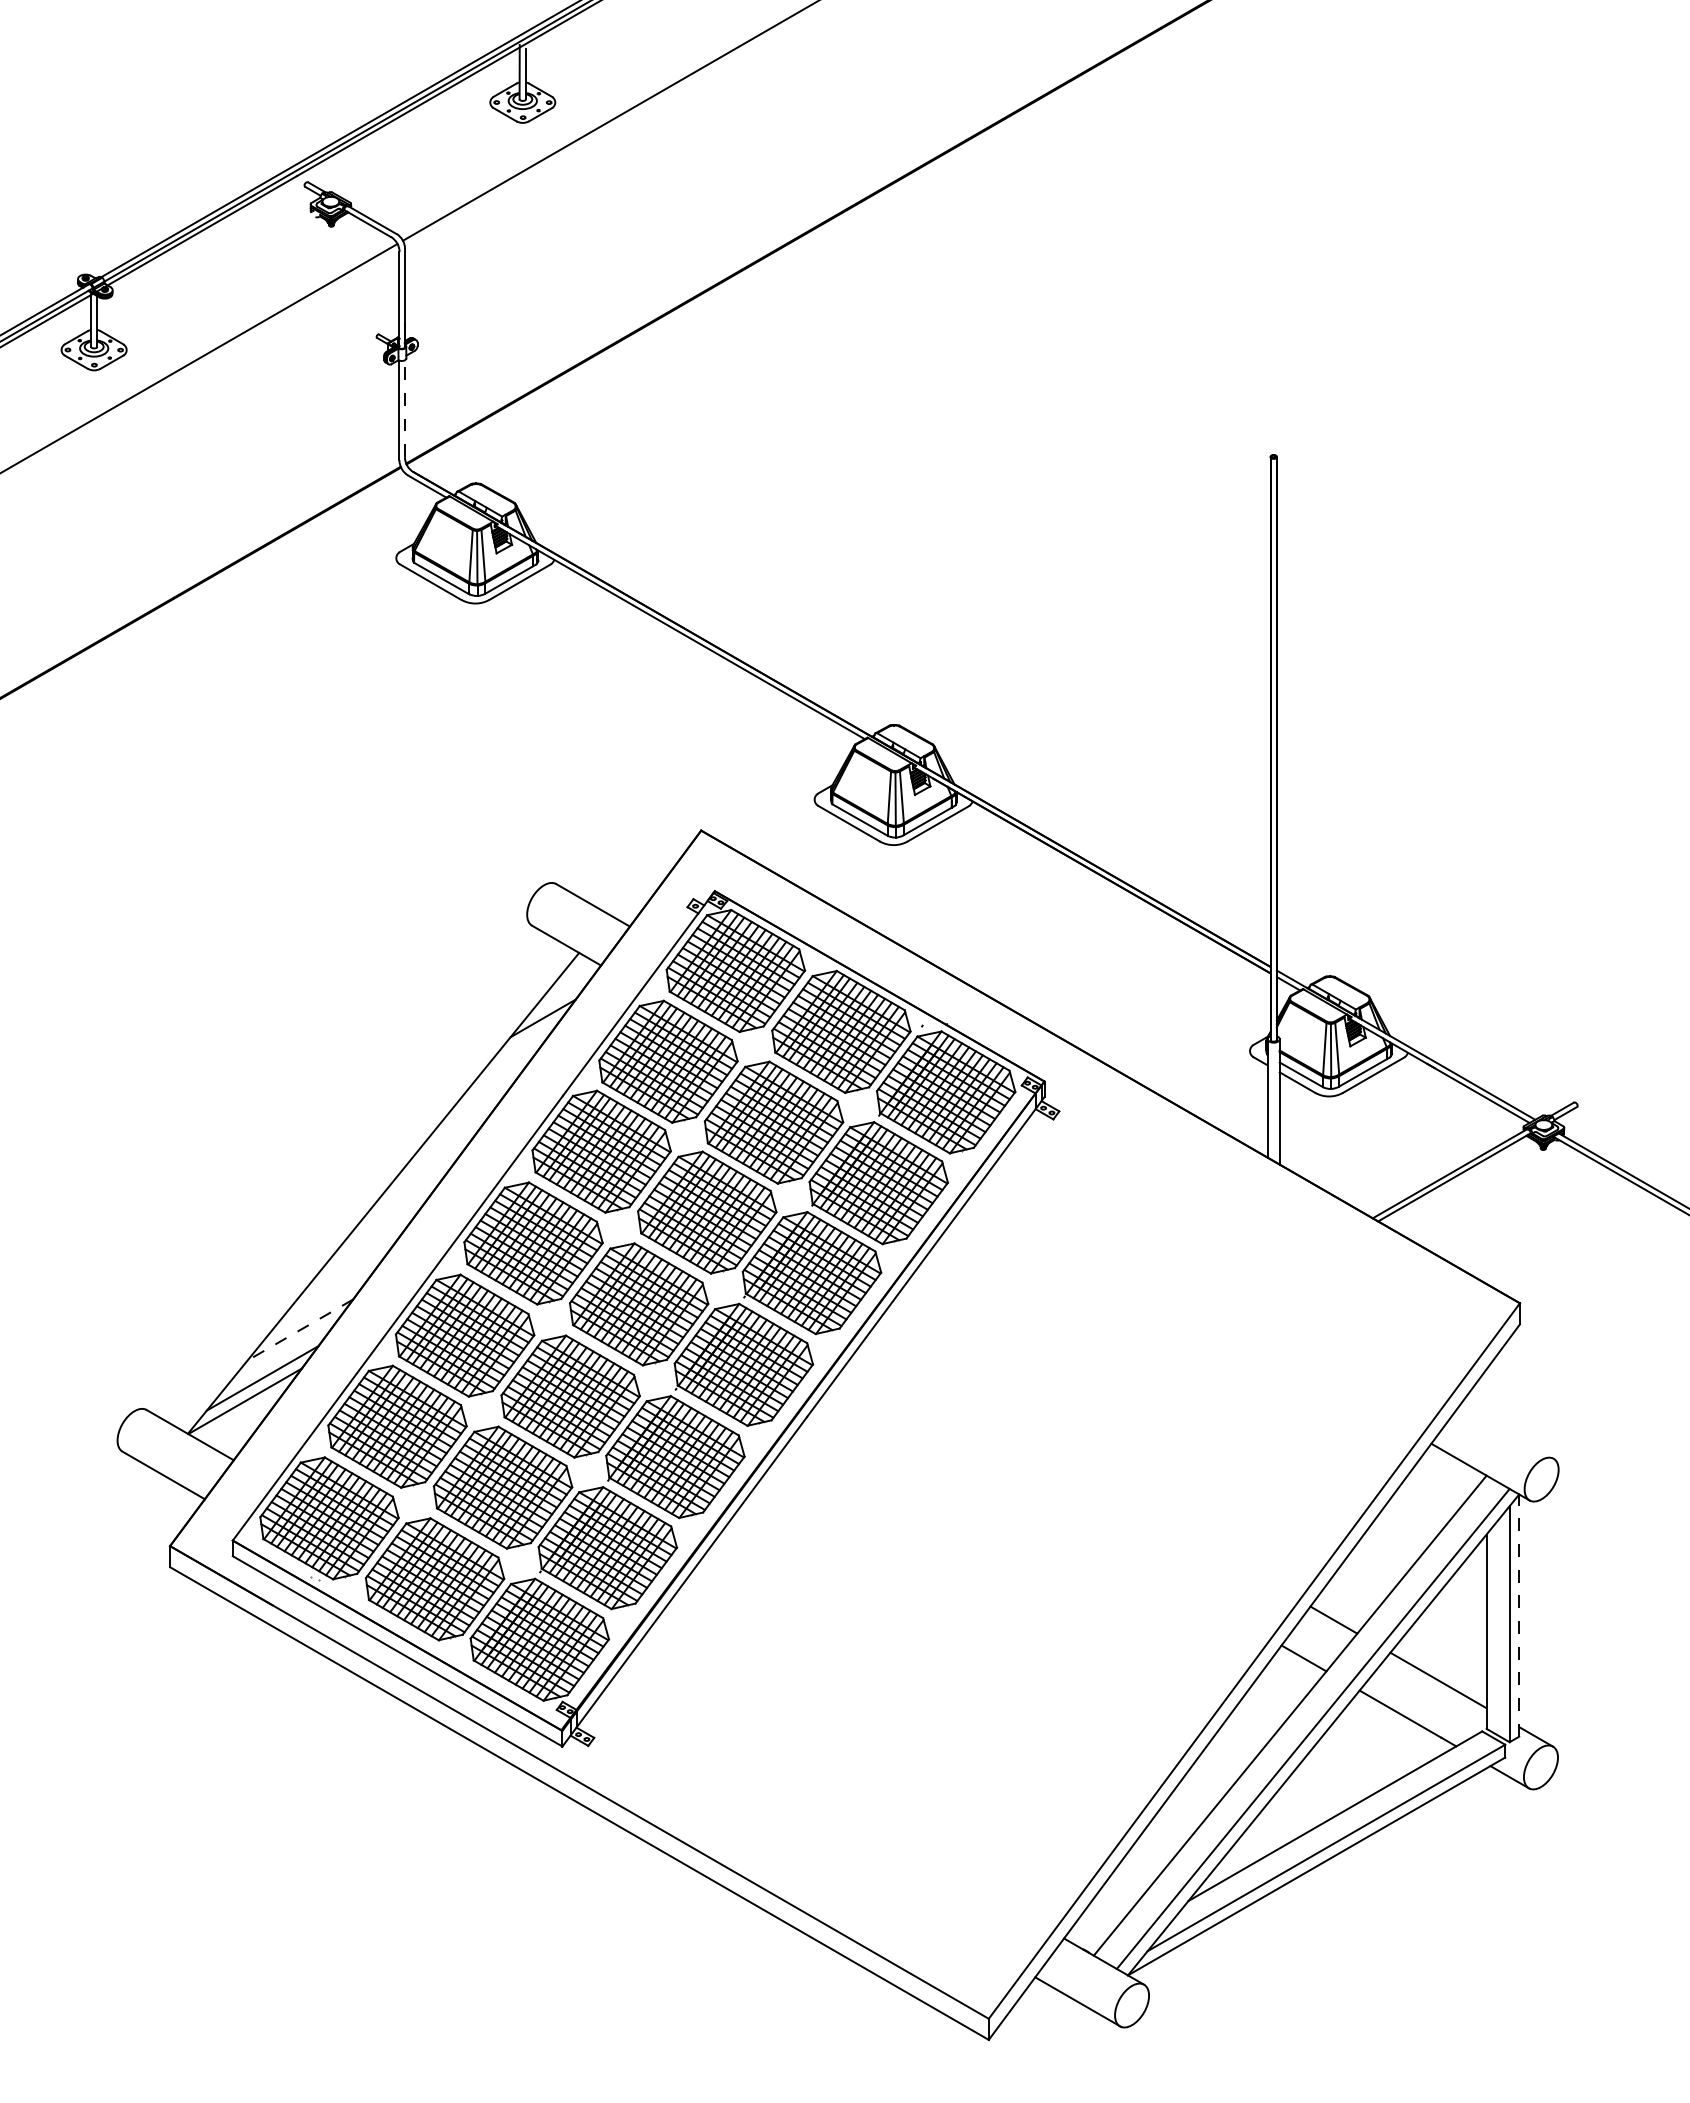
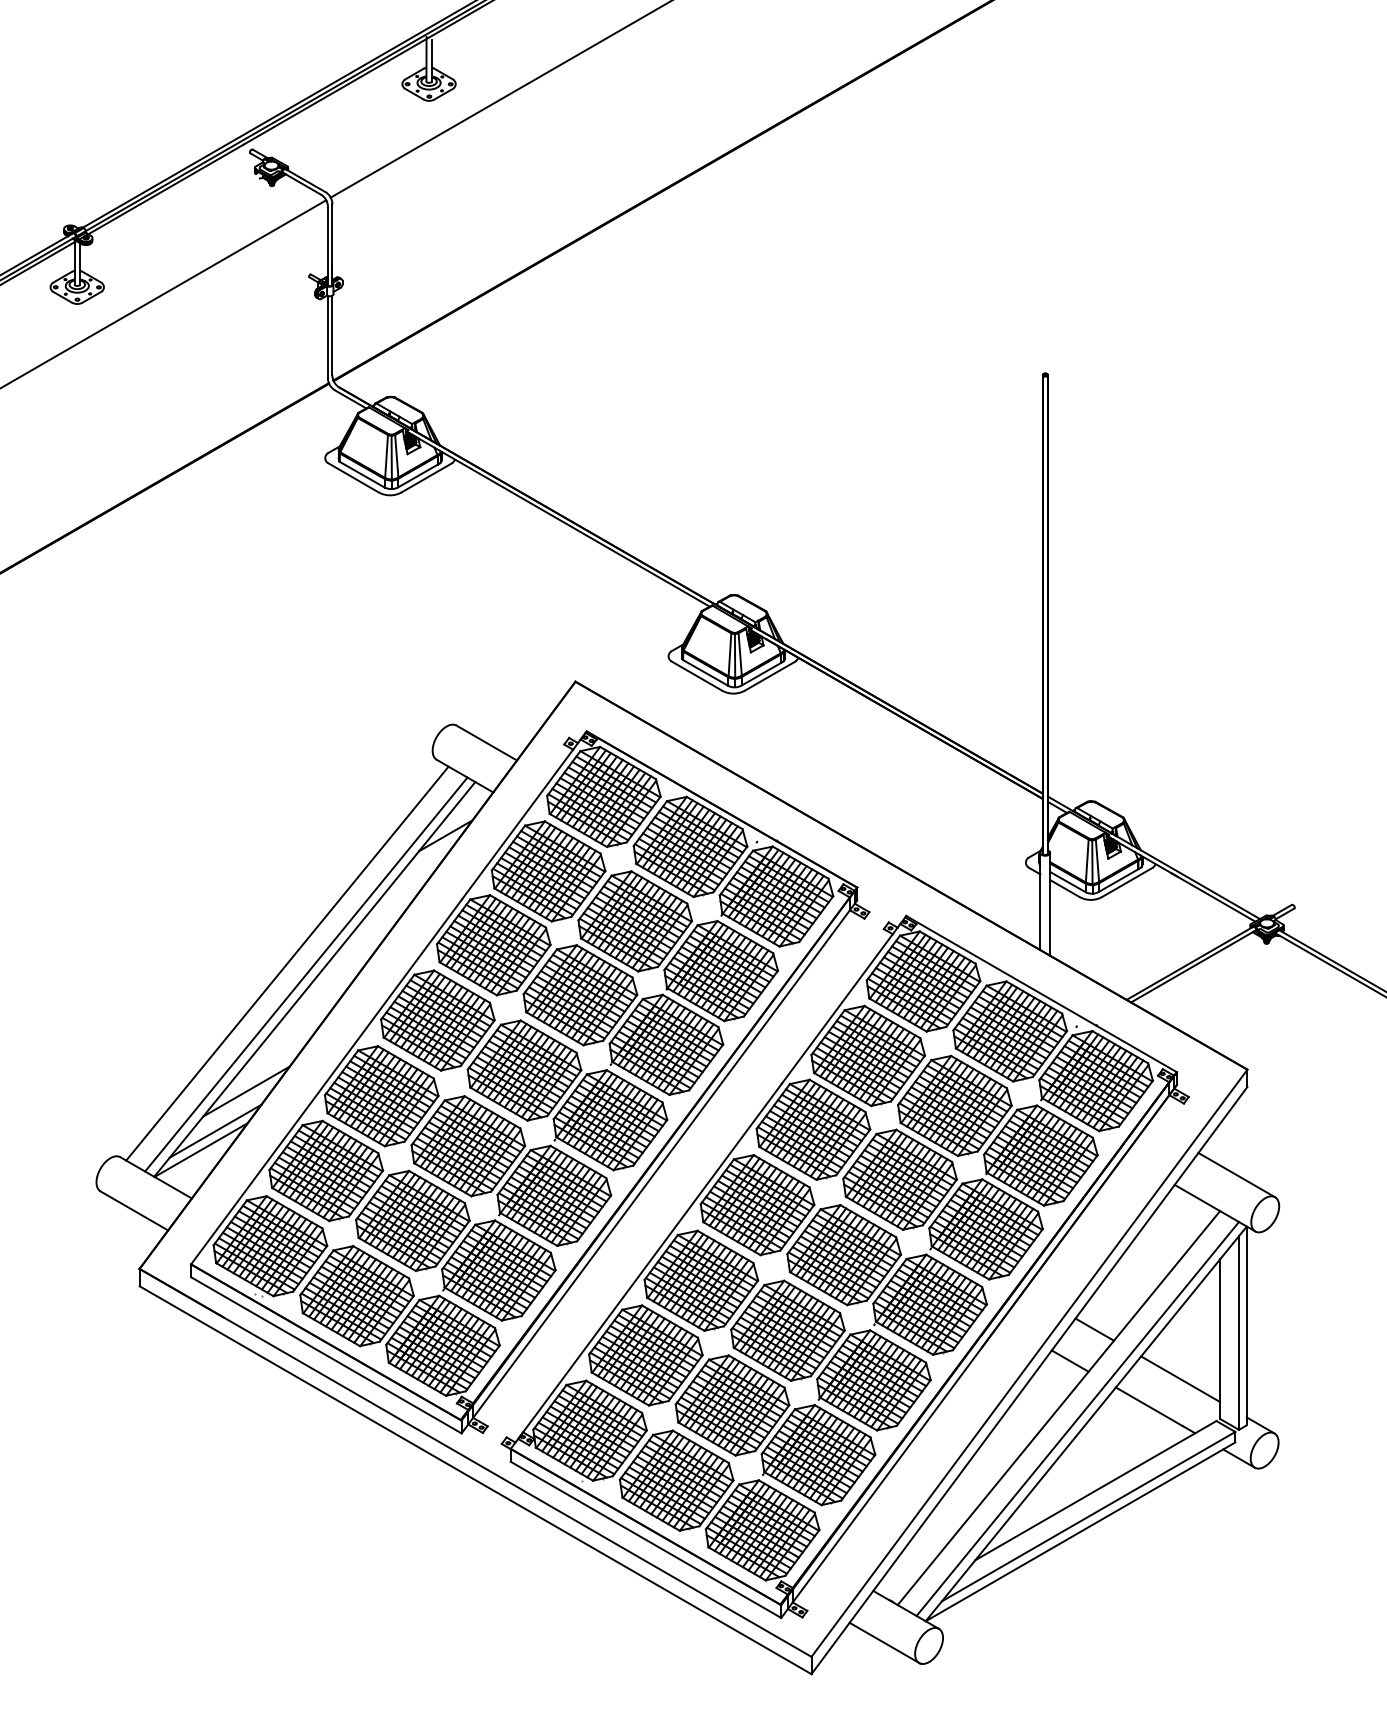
line: (404, 408) -> (331, 335), dashed -> solid
line: (349, 1174) -> (286, 963), added
line: (372, 1187) -> (305, 974), added
line: (300, 1329) -> (246, 1091), dashed -> solid
line: (1506, 1431) -> (1236, 1174), added
part: (1029, 1543) -> (844, 1266), added
line: (1519, 1615) -> (1247, 1325), dashed -> solid

